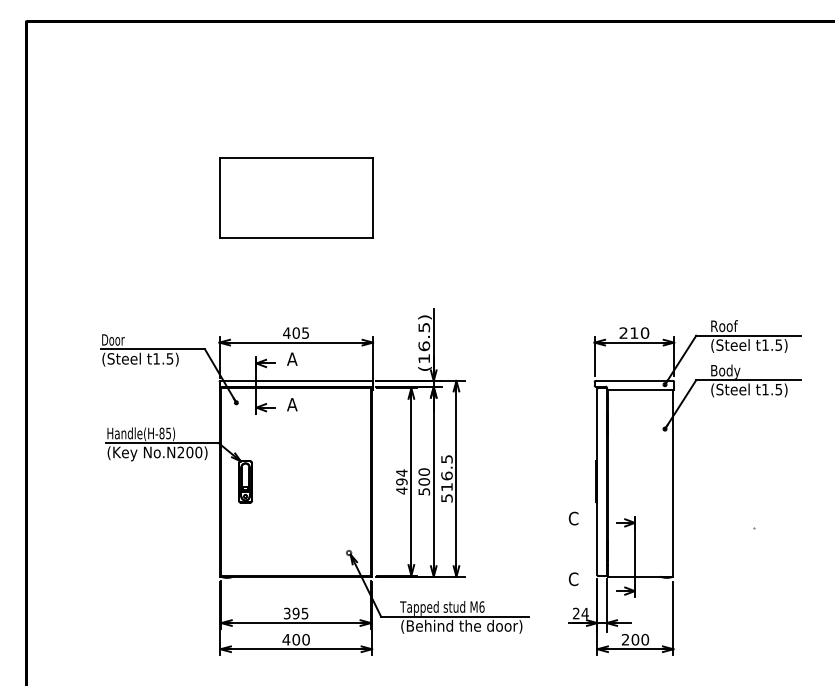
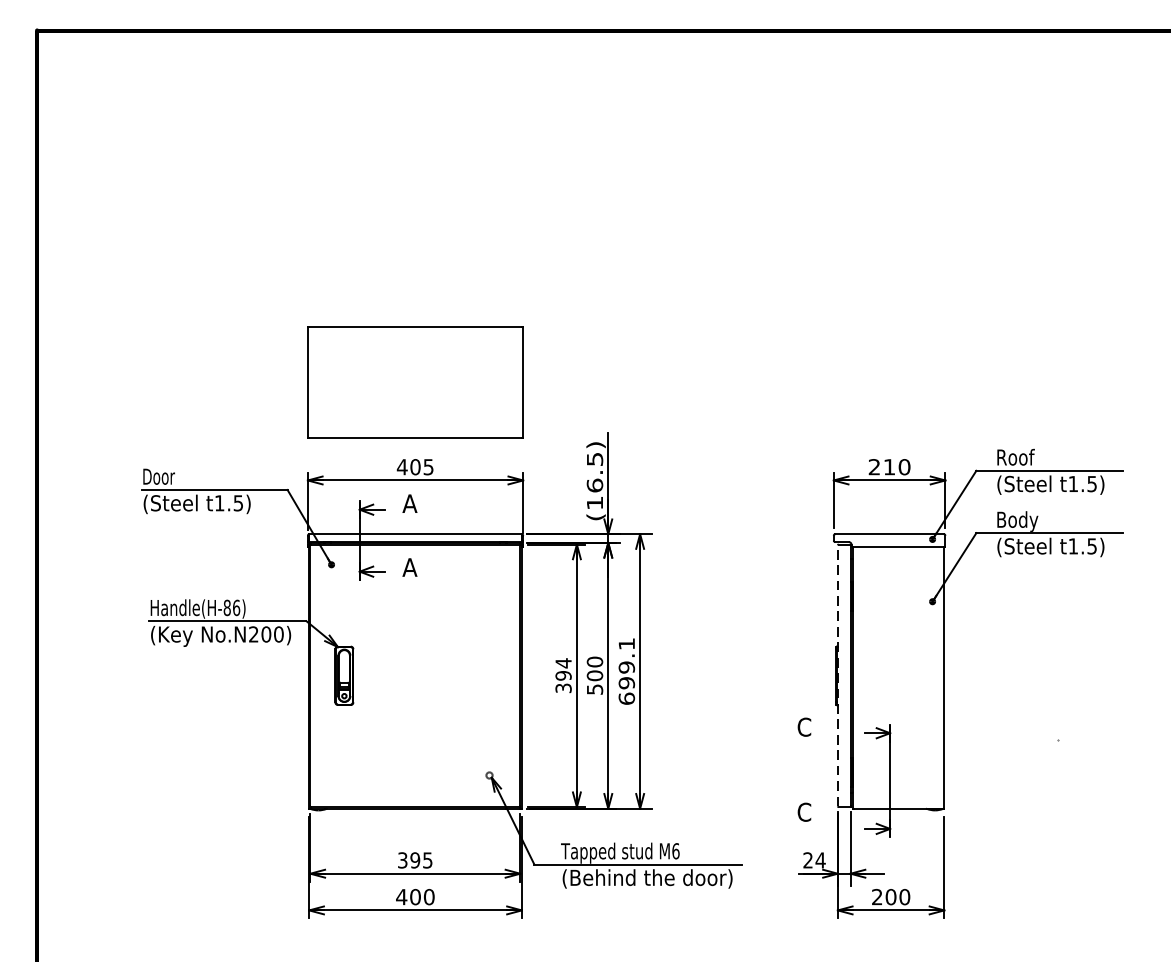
part: (296, 197) -> (415, 382), moved
text: (168, 433) -> (236, 607), Handle(H-85) -> Handle(H-86)
text: (446, 478) -> (626, 670), 516.5 -> 699.1
line: (597, 481) -> (837, 675), solid -> dashed
text: (401, 490) -> (563, 687), 494 -> 394

